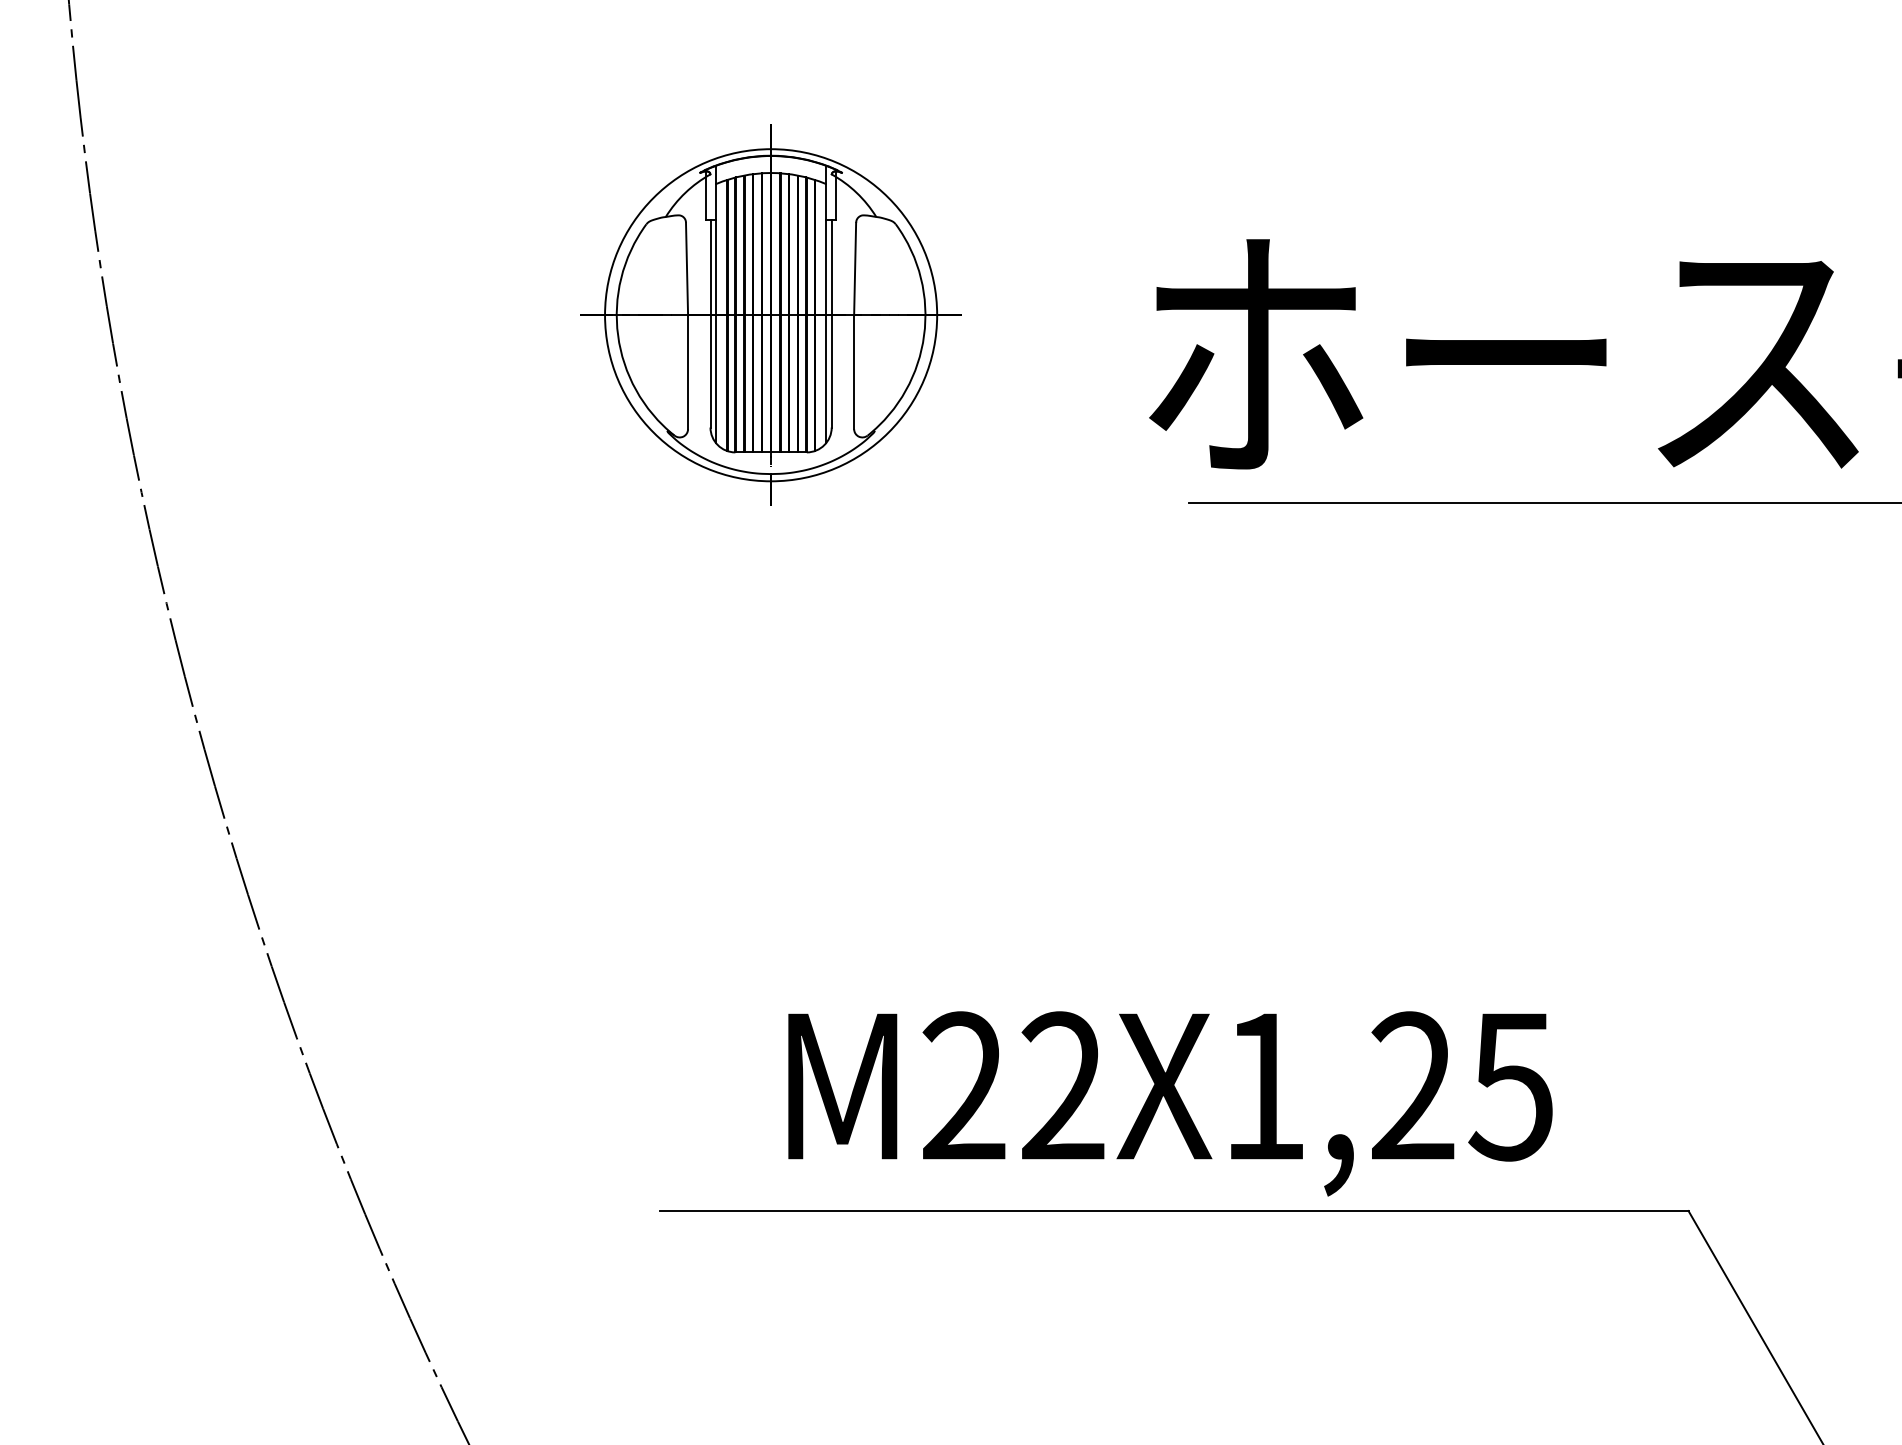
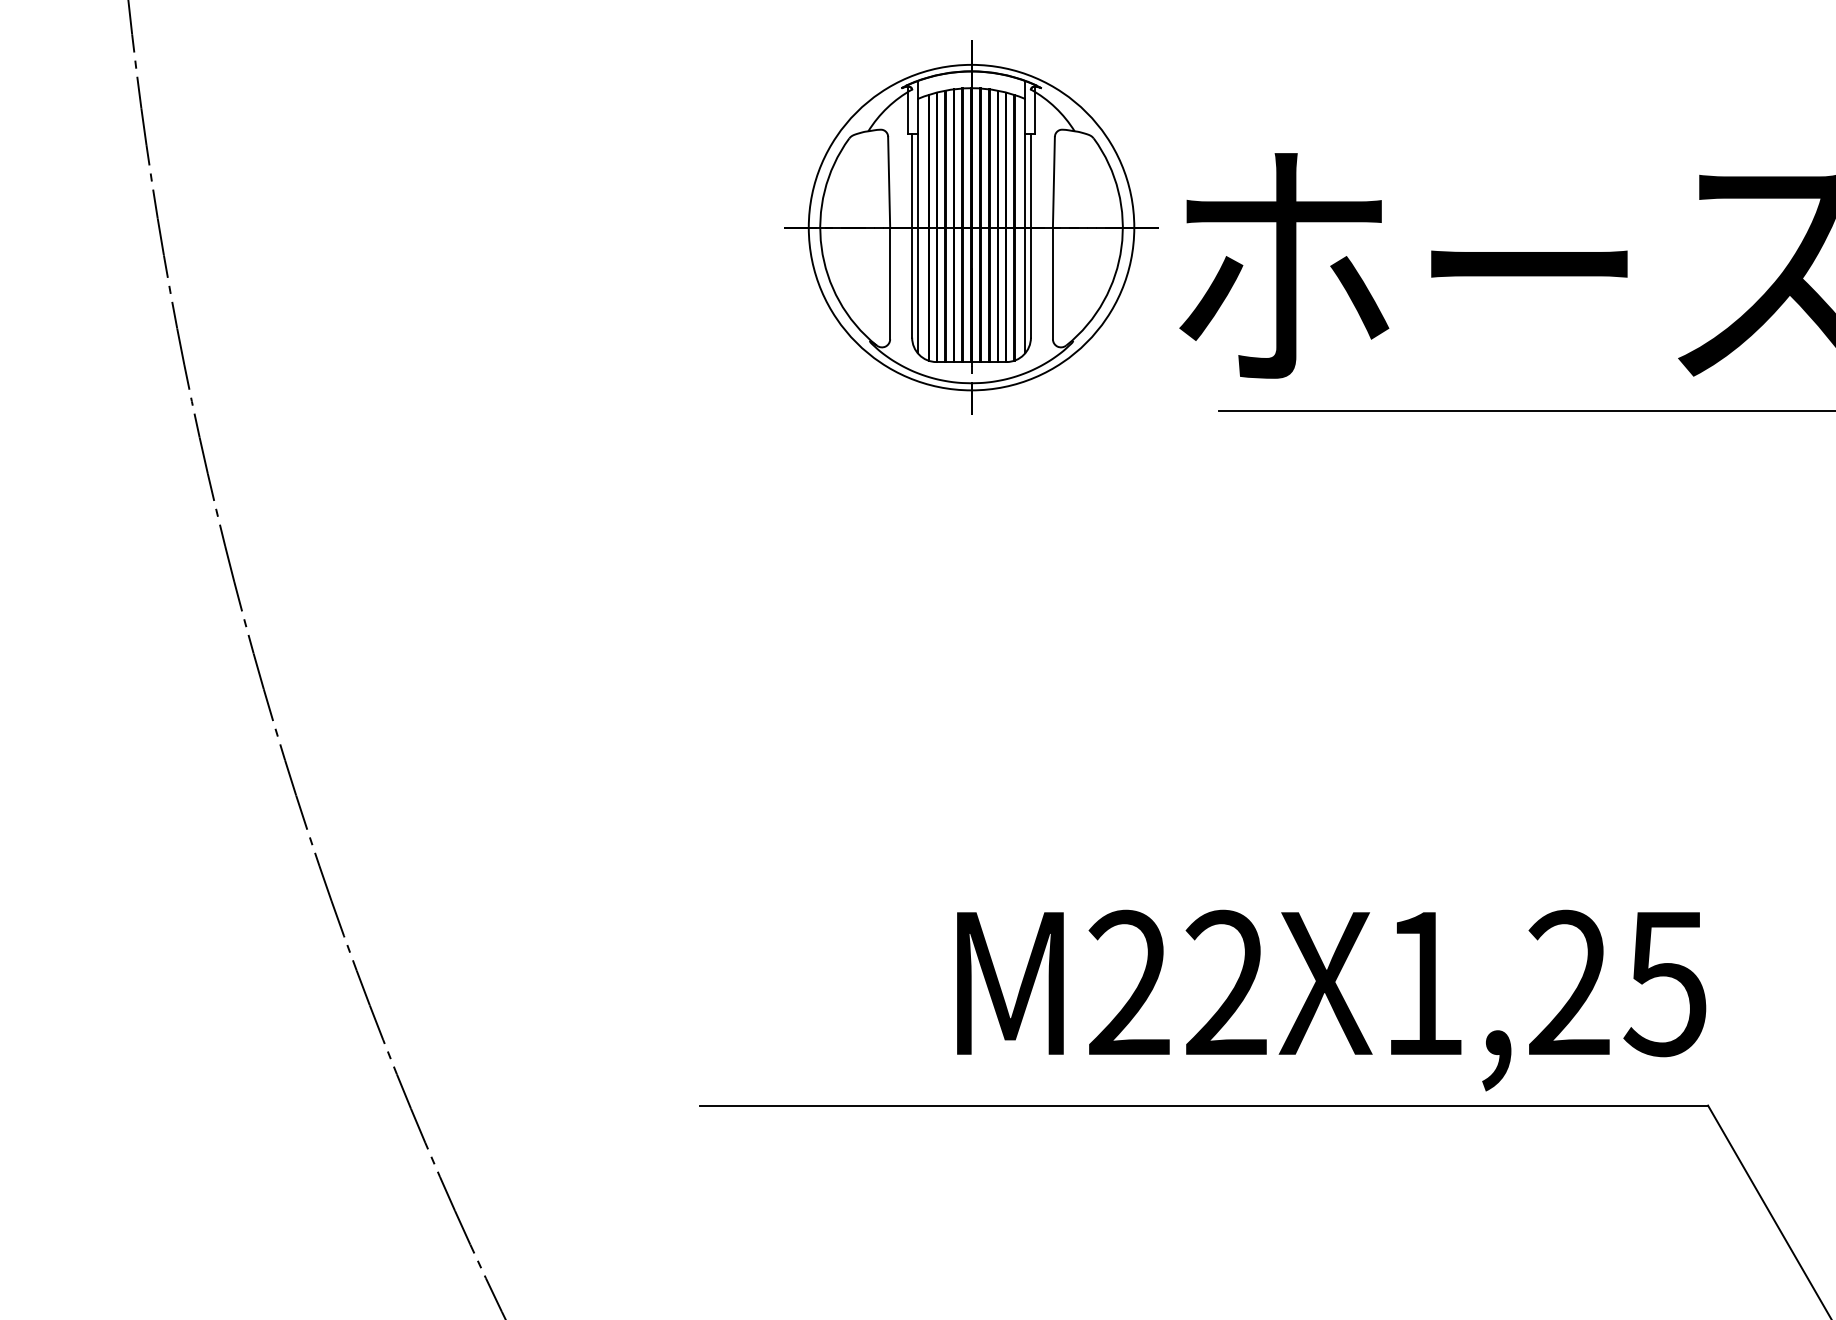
part: (770, 314) -> (970, 226), moved
text: (1170, 1103) -> (1331, 1000), moved

